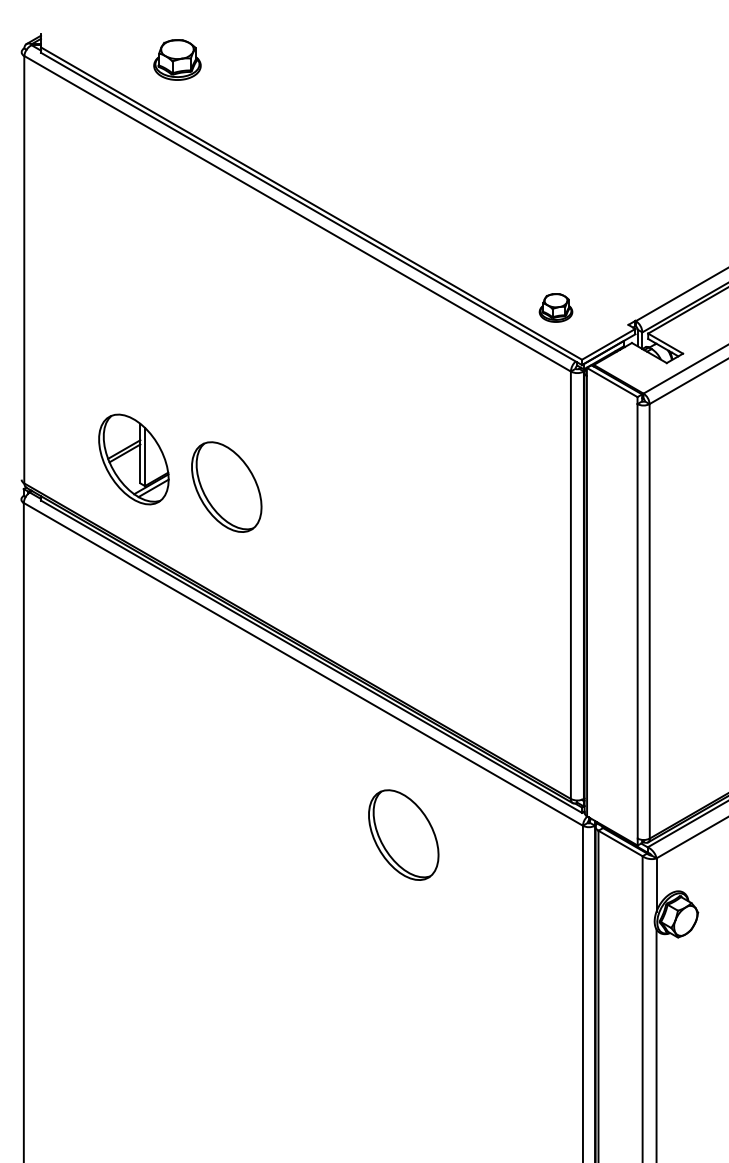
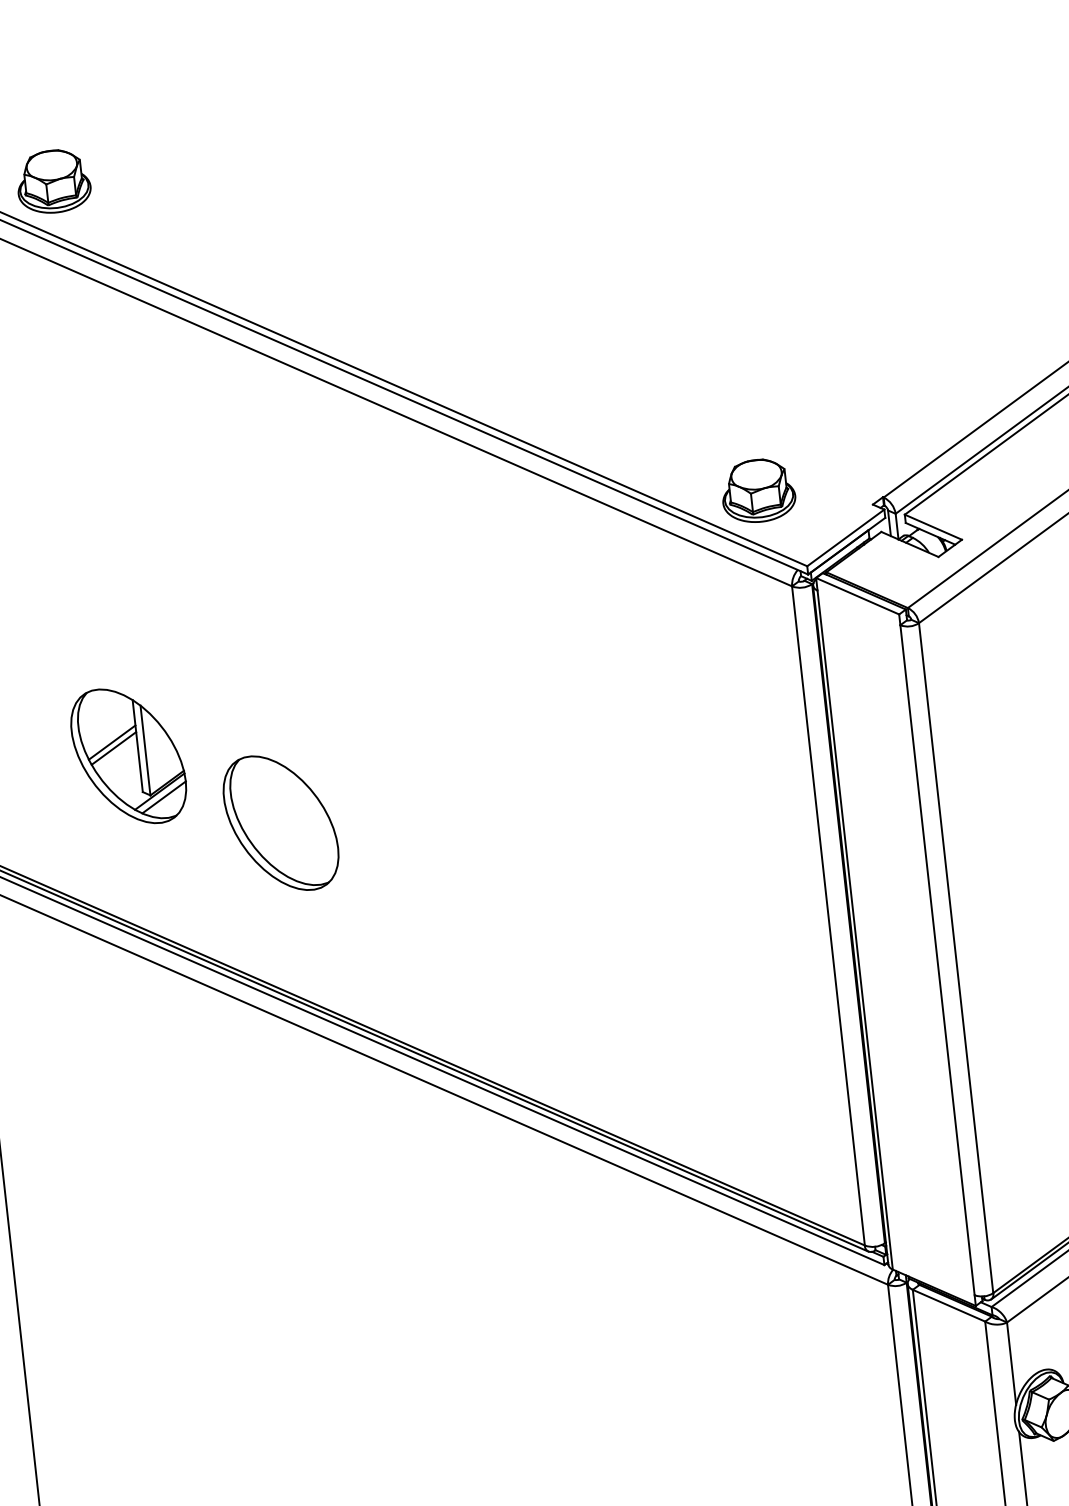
part: (177, 59) -> (53, 180), moved
part: (555, 307) -> (757, 490), size x1.43
part: (133, 459) -> (128, 756), moved
part: (403, 834) -> (612, 1328), removed

